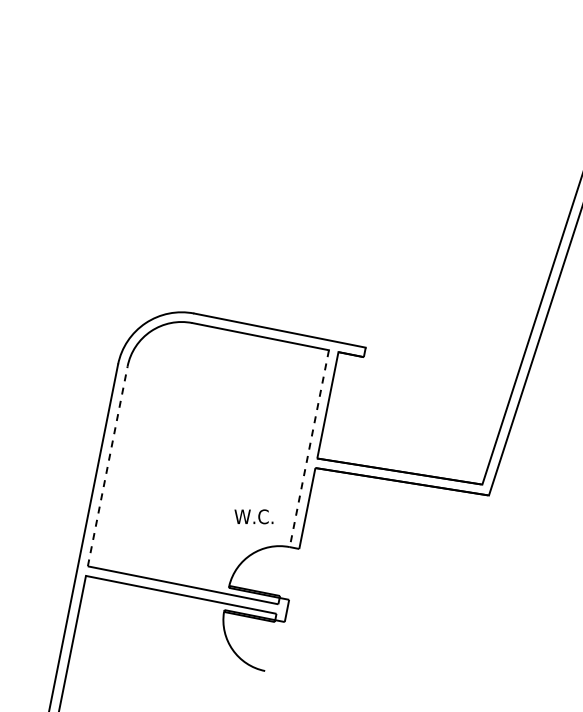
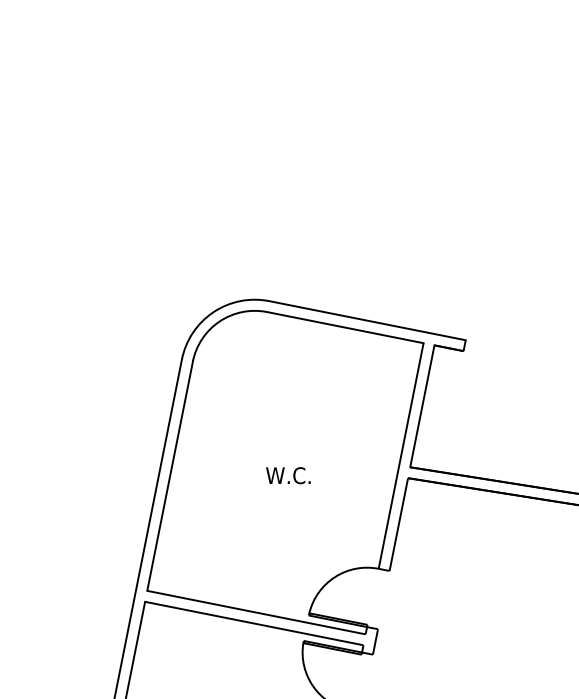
line: (309, 449) -> (401, 456), dashed -> solid
line: (107, 466) -> (169, 476), dashed -> solid
text: (253, 516) -> (287, 475), moved

